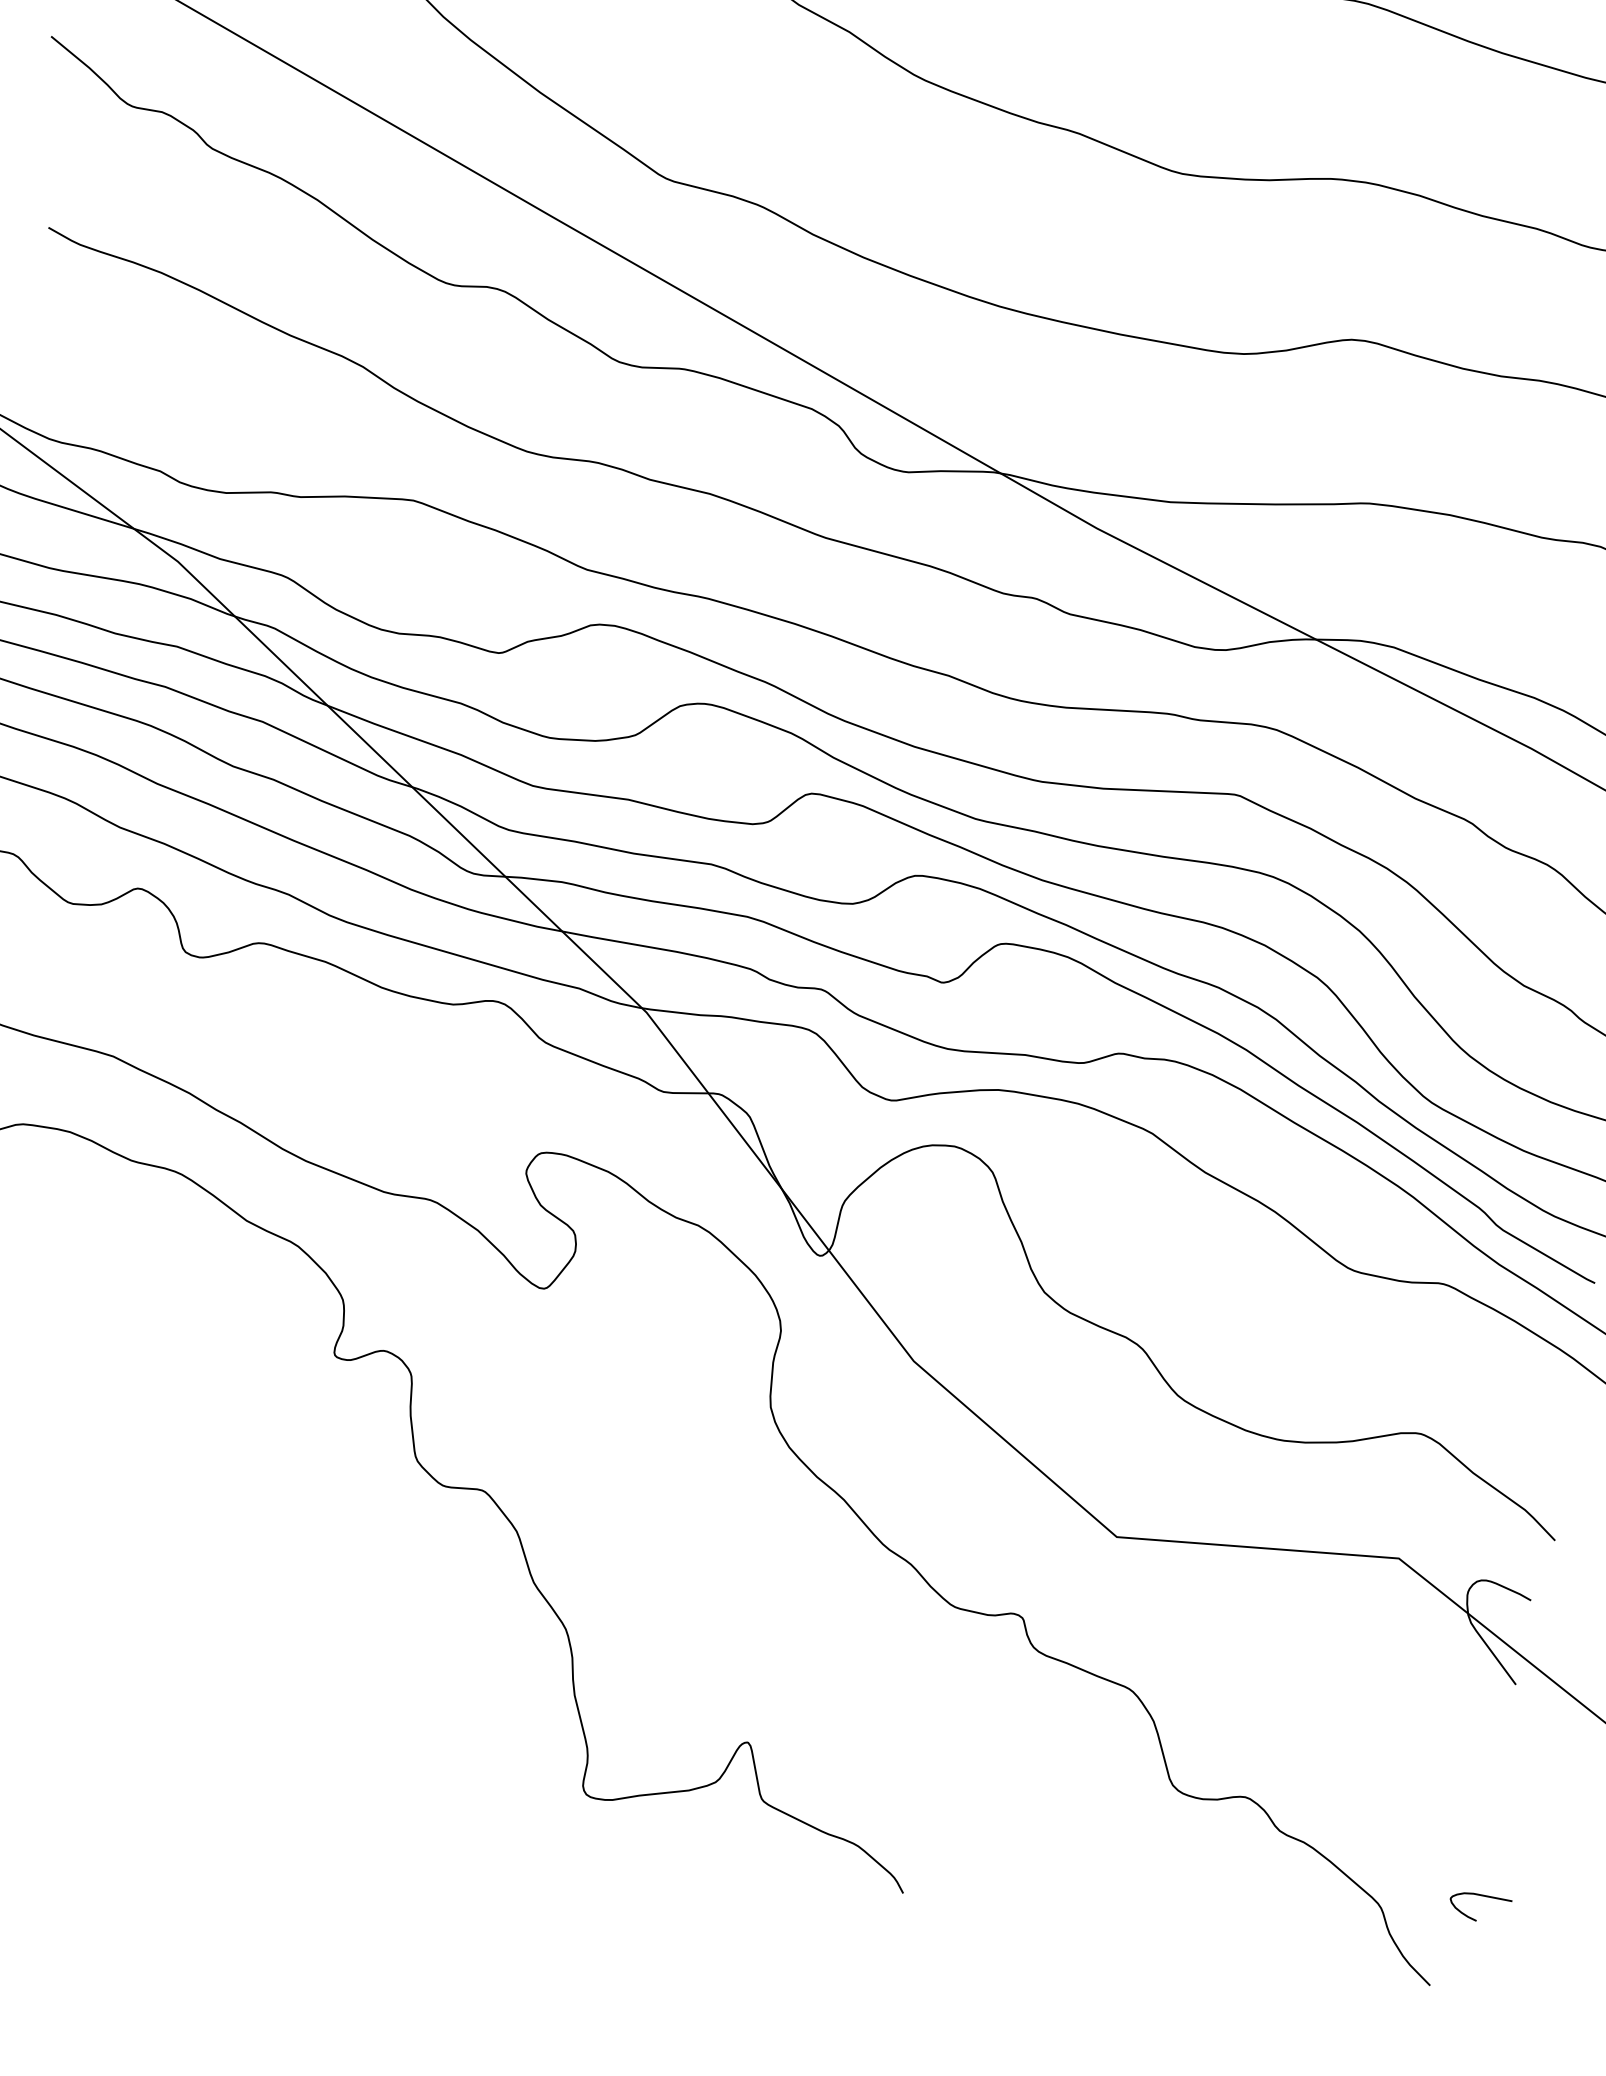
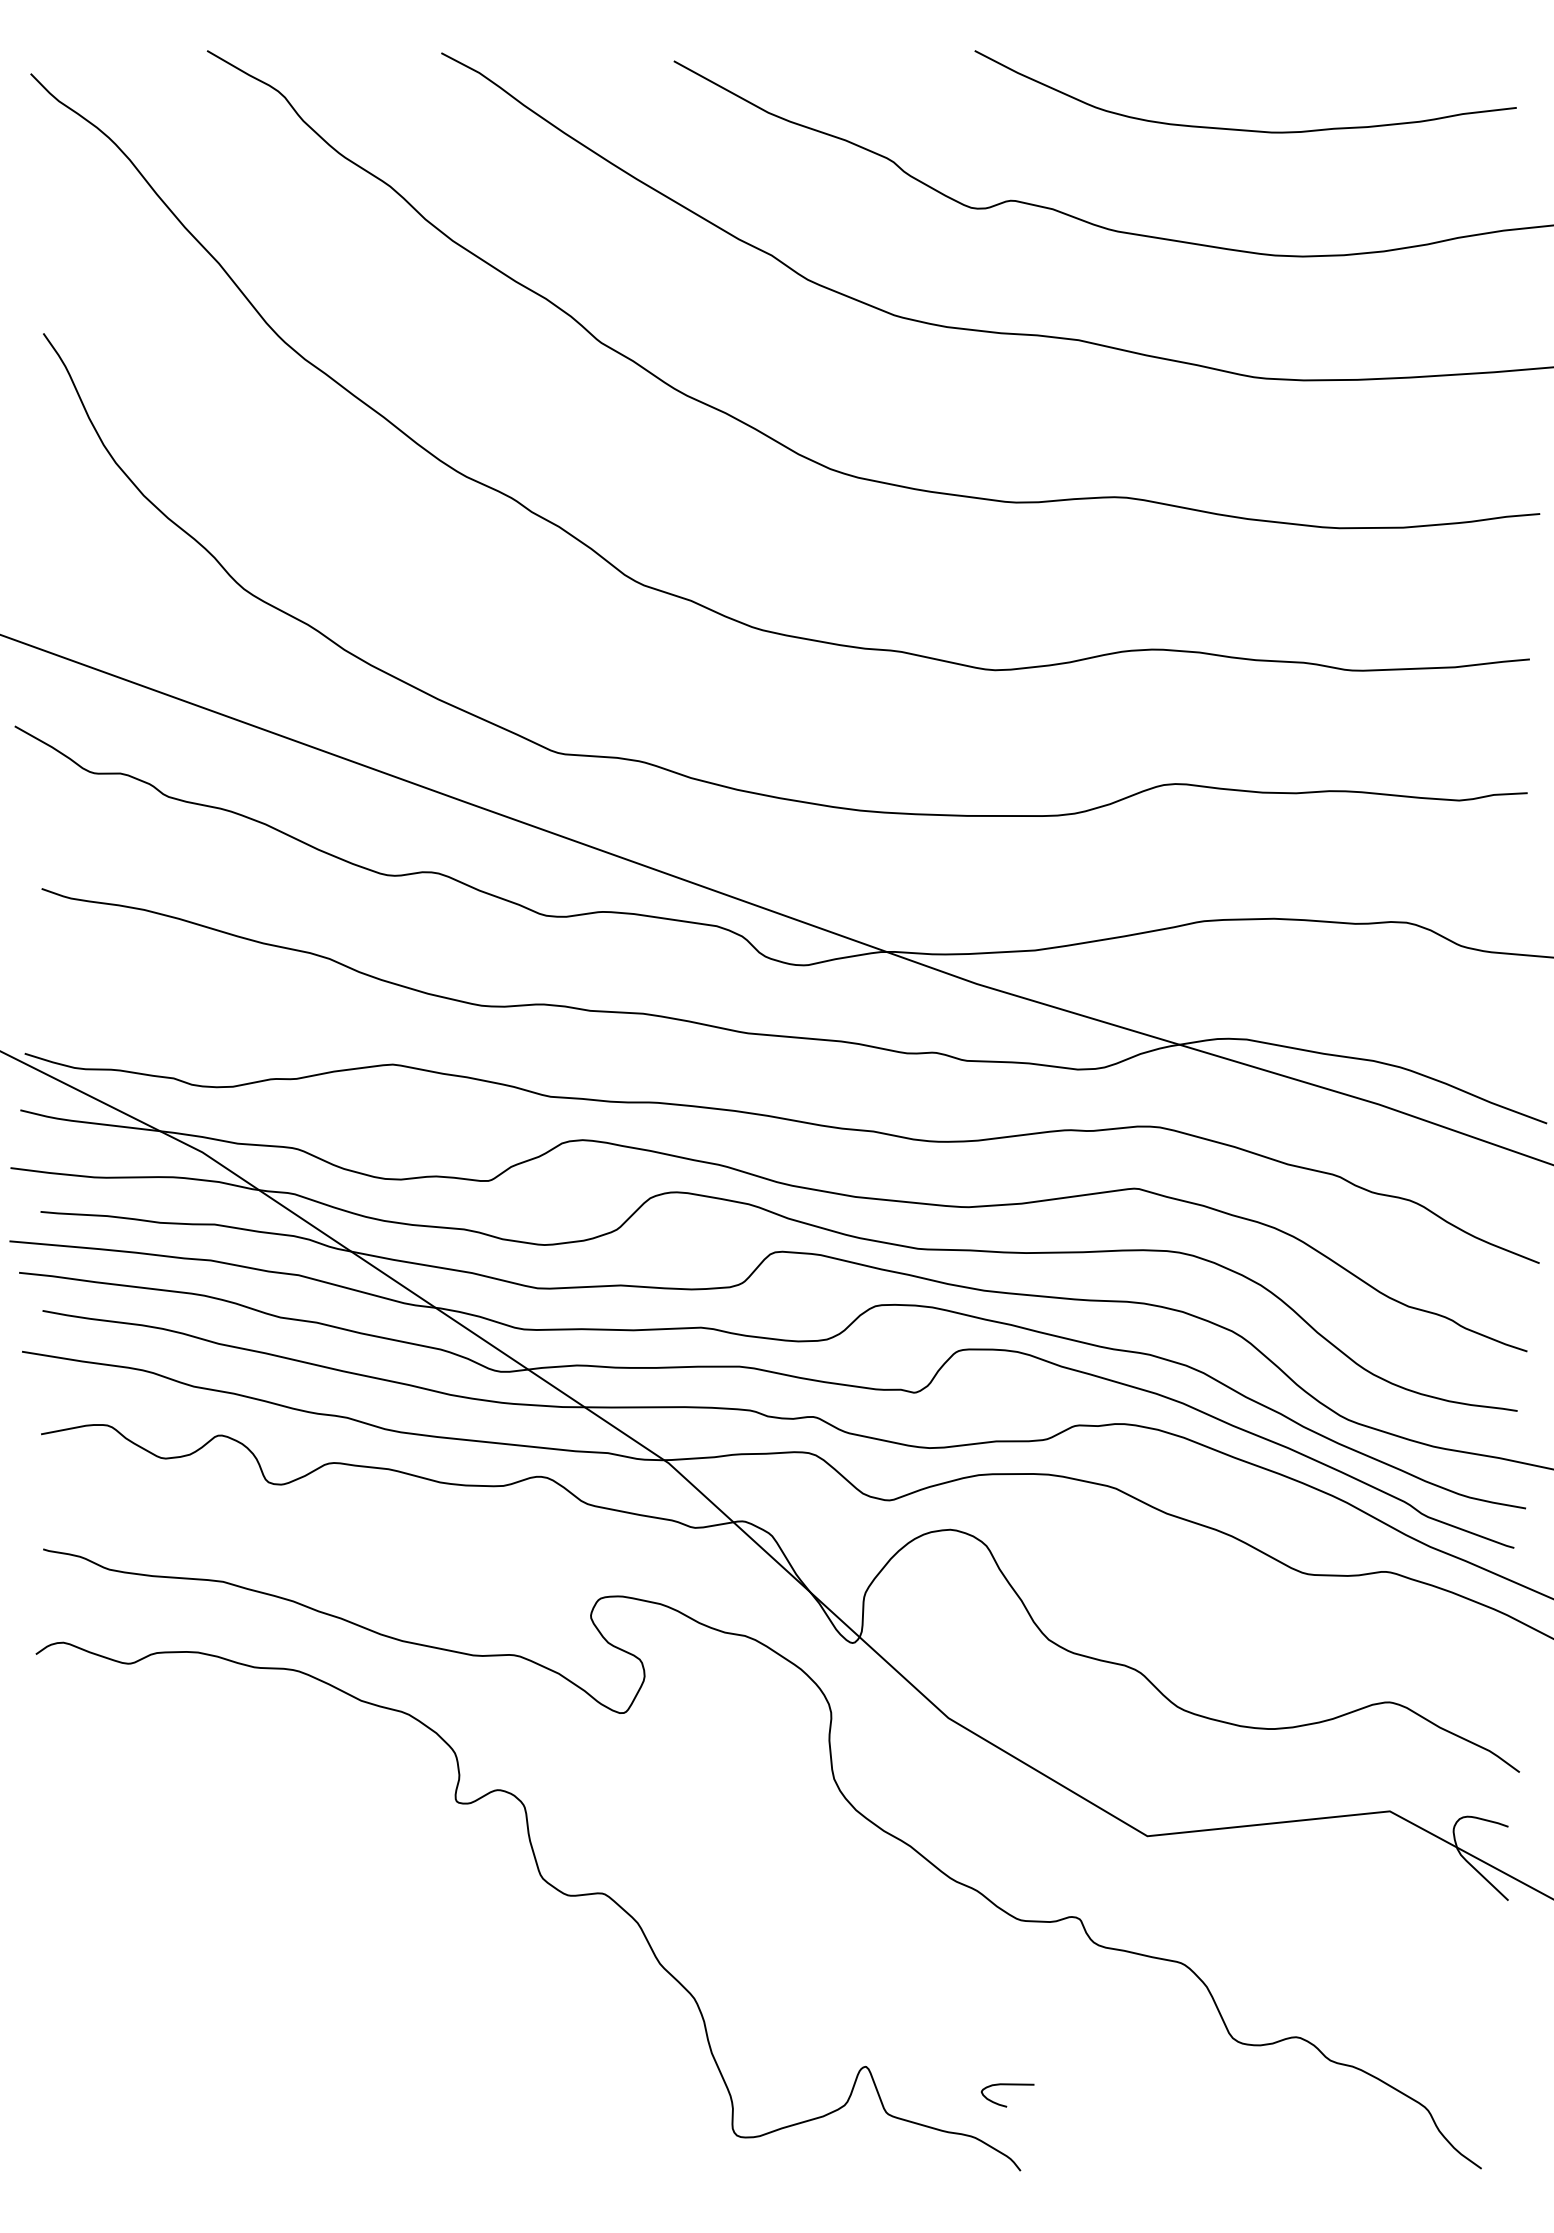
curve: (1481, 1896) -> (1007, 2085), moved

